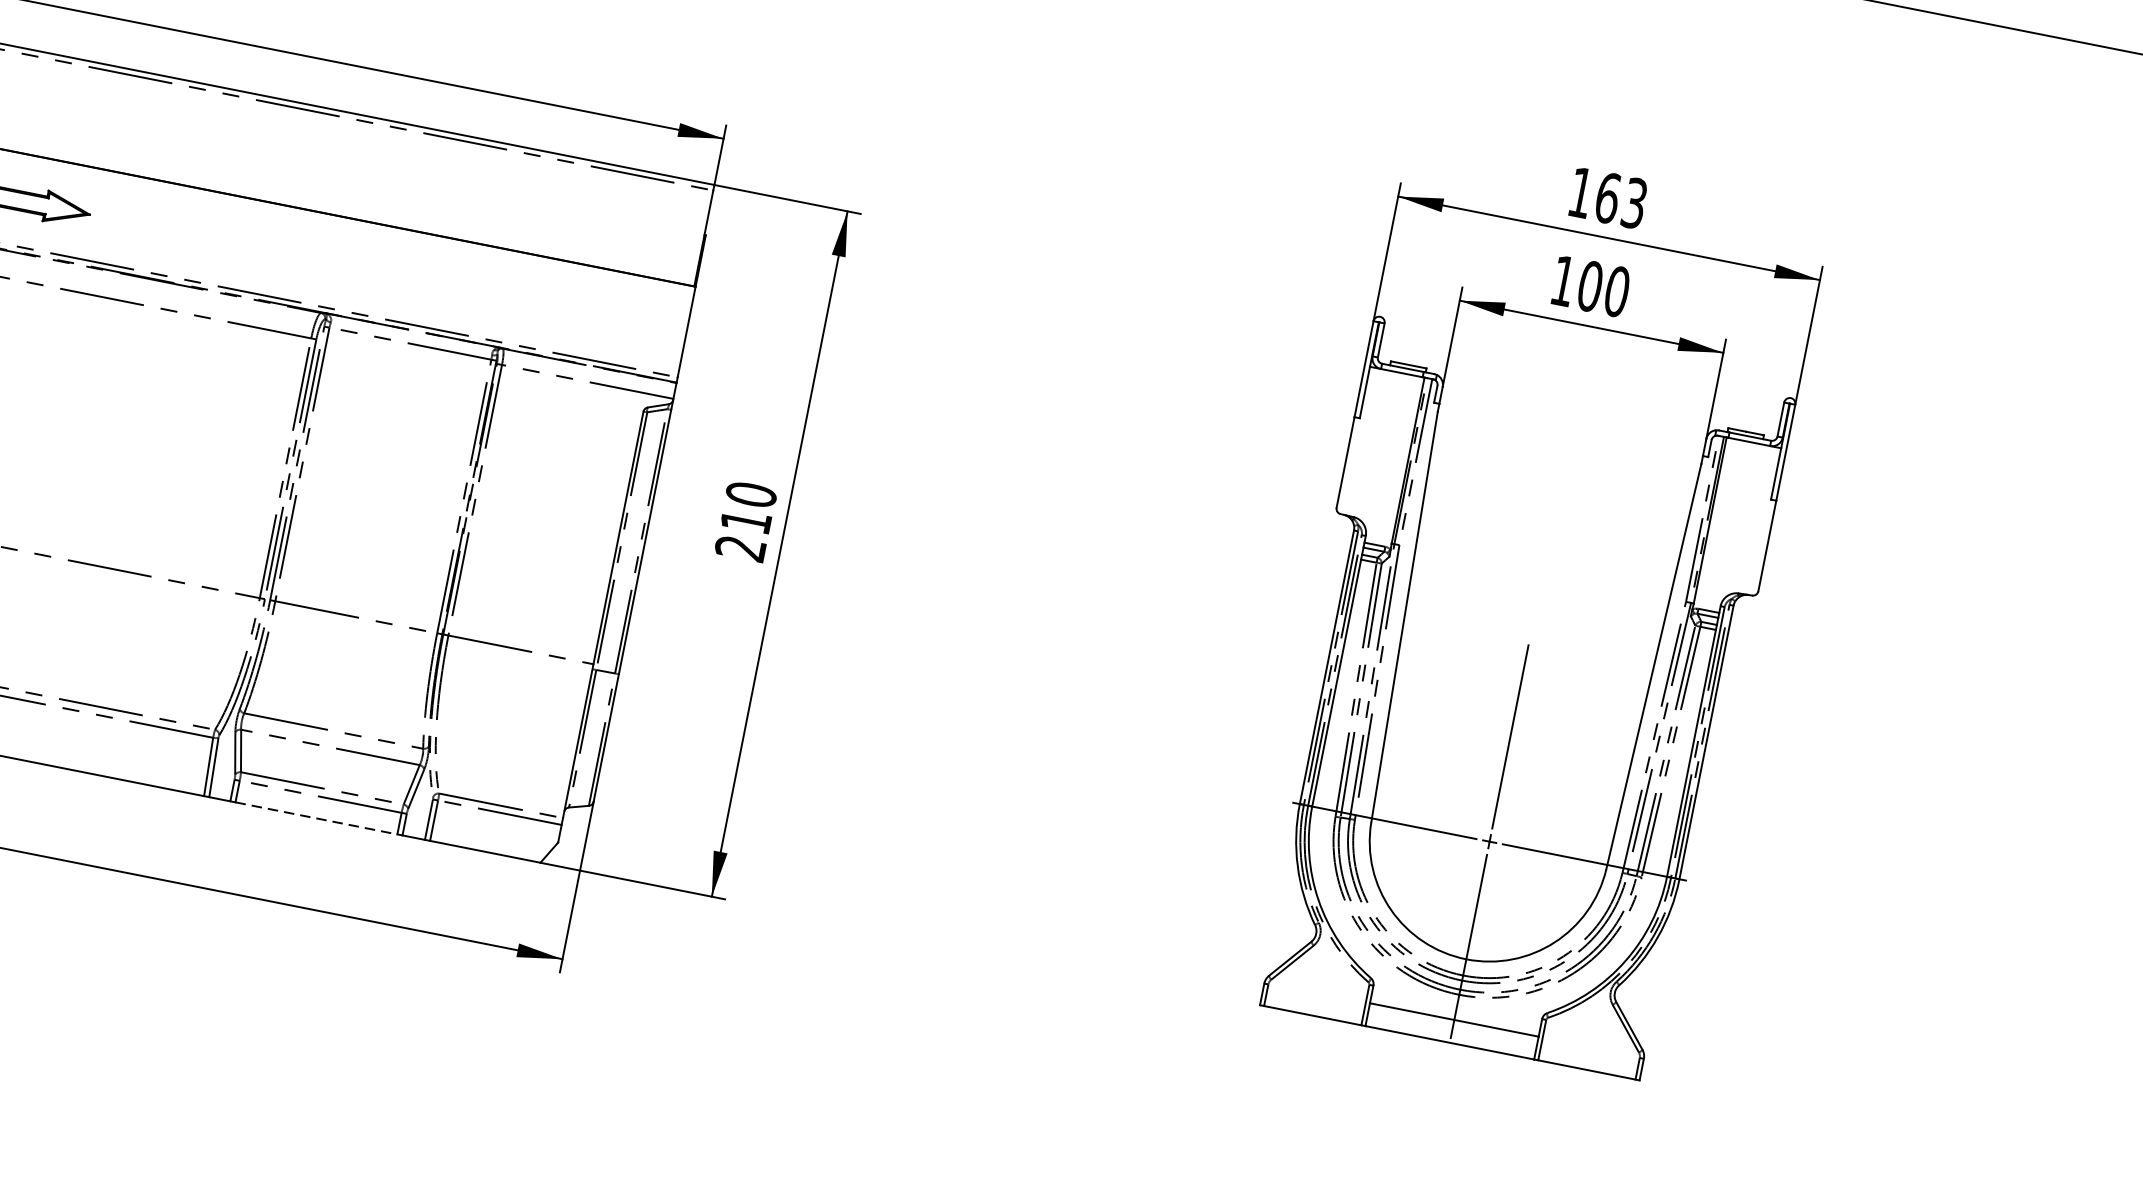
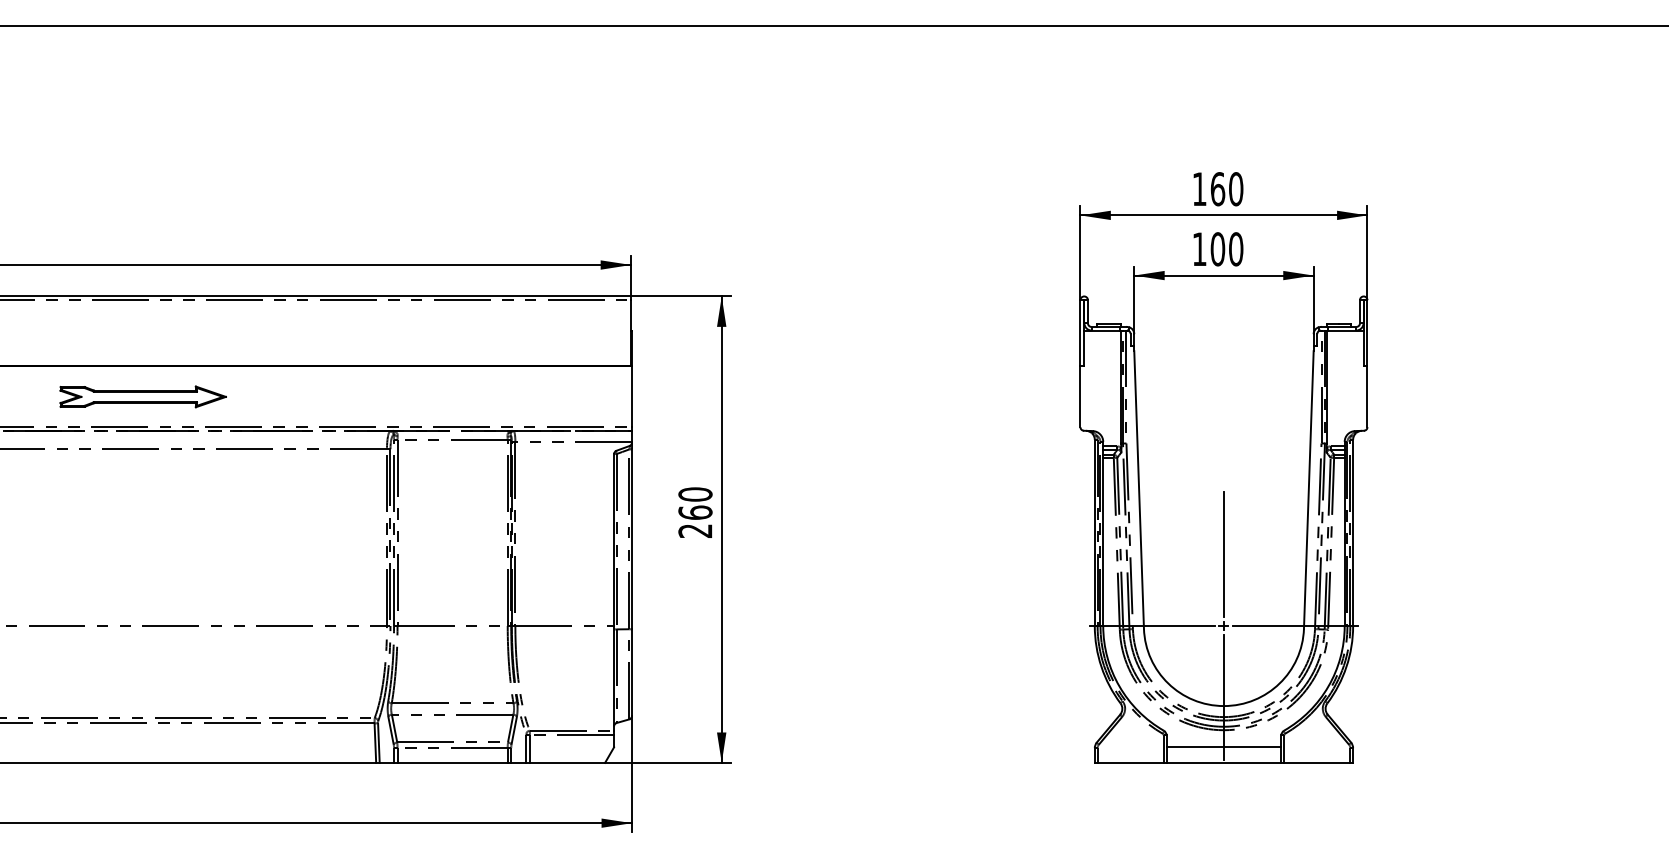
text: (1635, 203) -> (1236, 189), 163 -> 160
text: (746, 521) -> (695, 512), 210 -> 260
line: (317, 818) -> (453, 762), dashed -> solid

